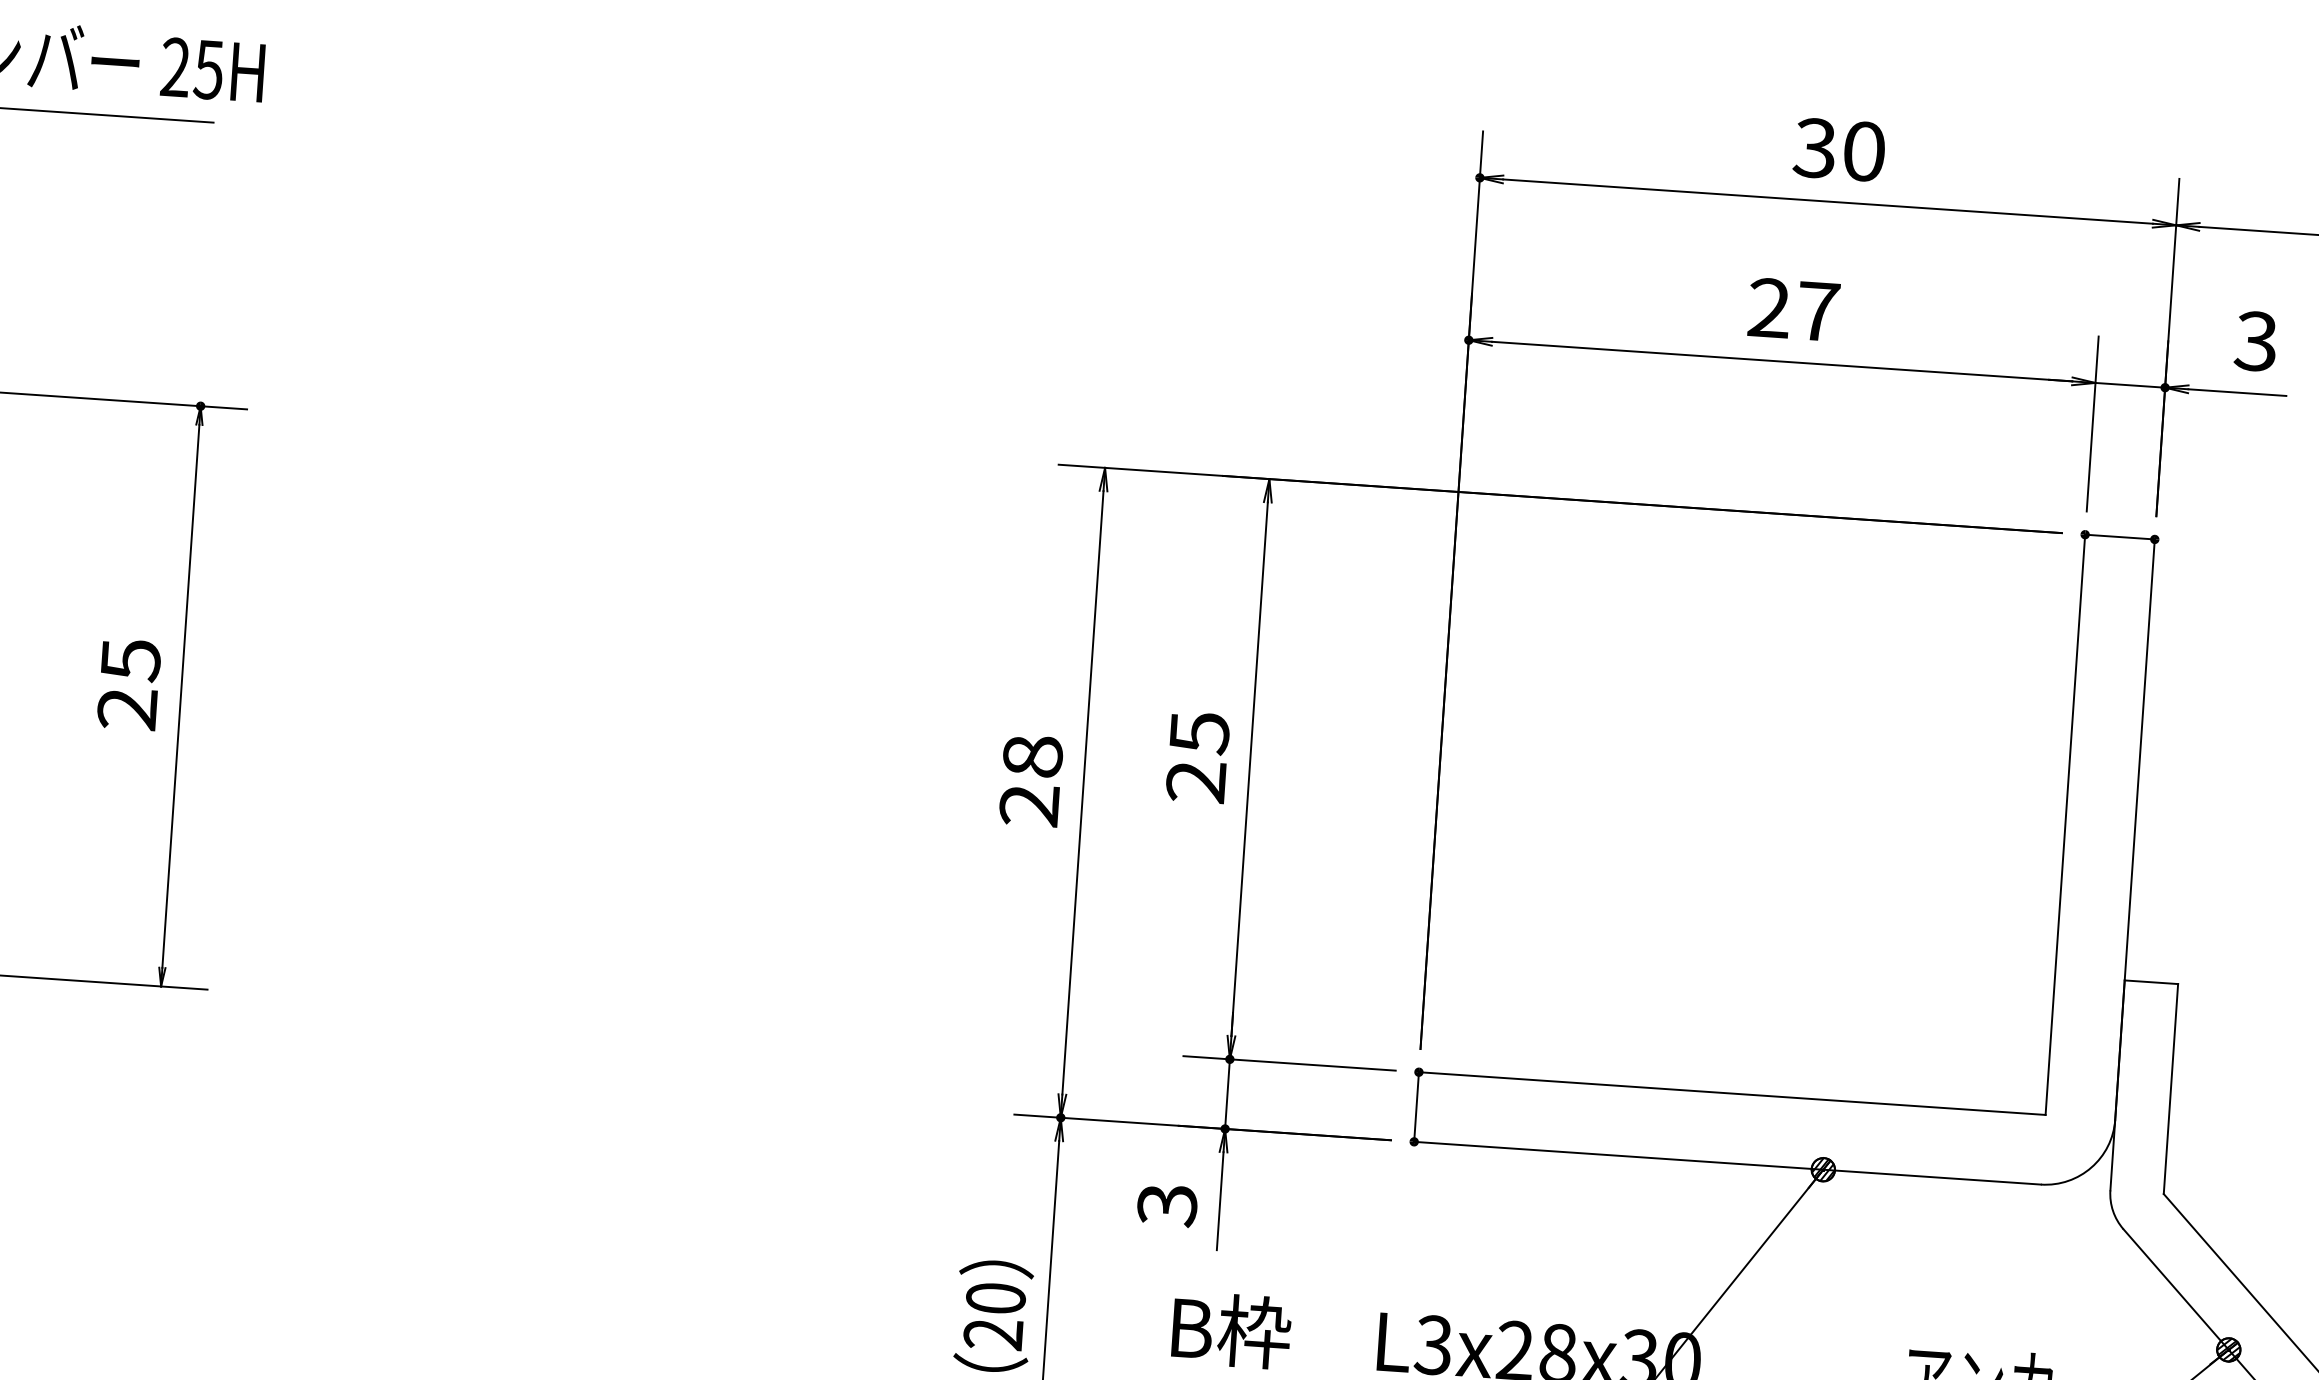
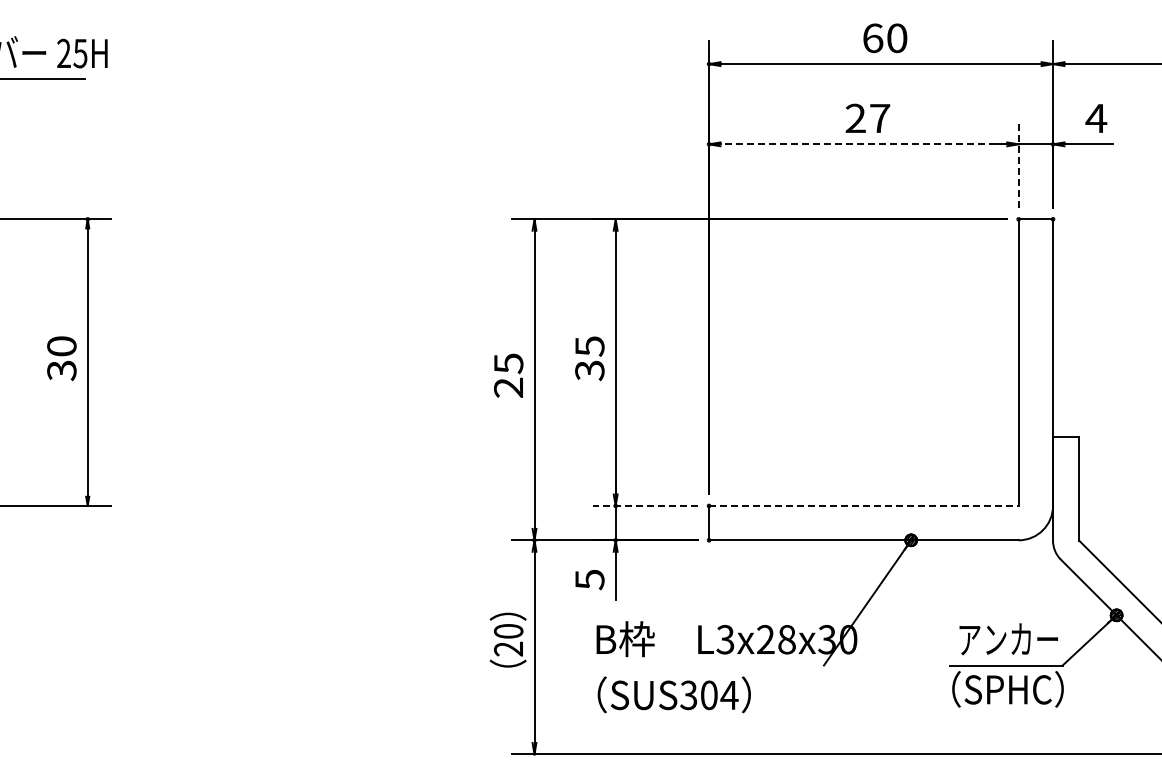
text: (1814, 148) -> (872, 38), 30 -> 60
text: (2256, 341) -> (1096, 118), 3 -> 4
line: (1781, 361) -> (863, 144), solid -> dashed
line: (2092, 423) -> (1018, 164), solid -> dashed
text: (128, 684) -> (61, 358), 25 -> 30
text: (1032, 756) -> (508, 363), 28 -> 25
text: (1195, 781) -> (589, 370), 25 -> 35
line: (1288, 1062) -> (644, 505), solid -> dashed
line: (1731, 1092) -> (863, 505), solid -> dashed
text: (1166, 1204) -> (589, 579), 3 -> 5

